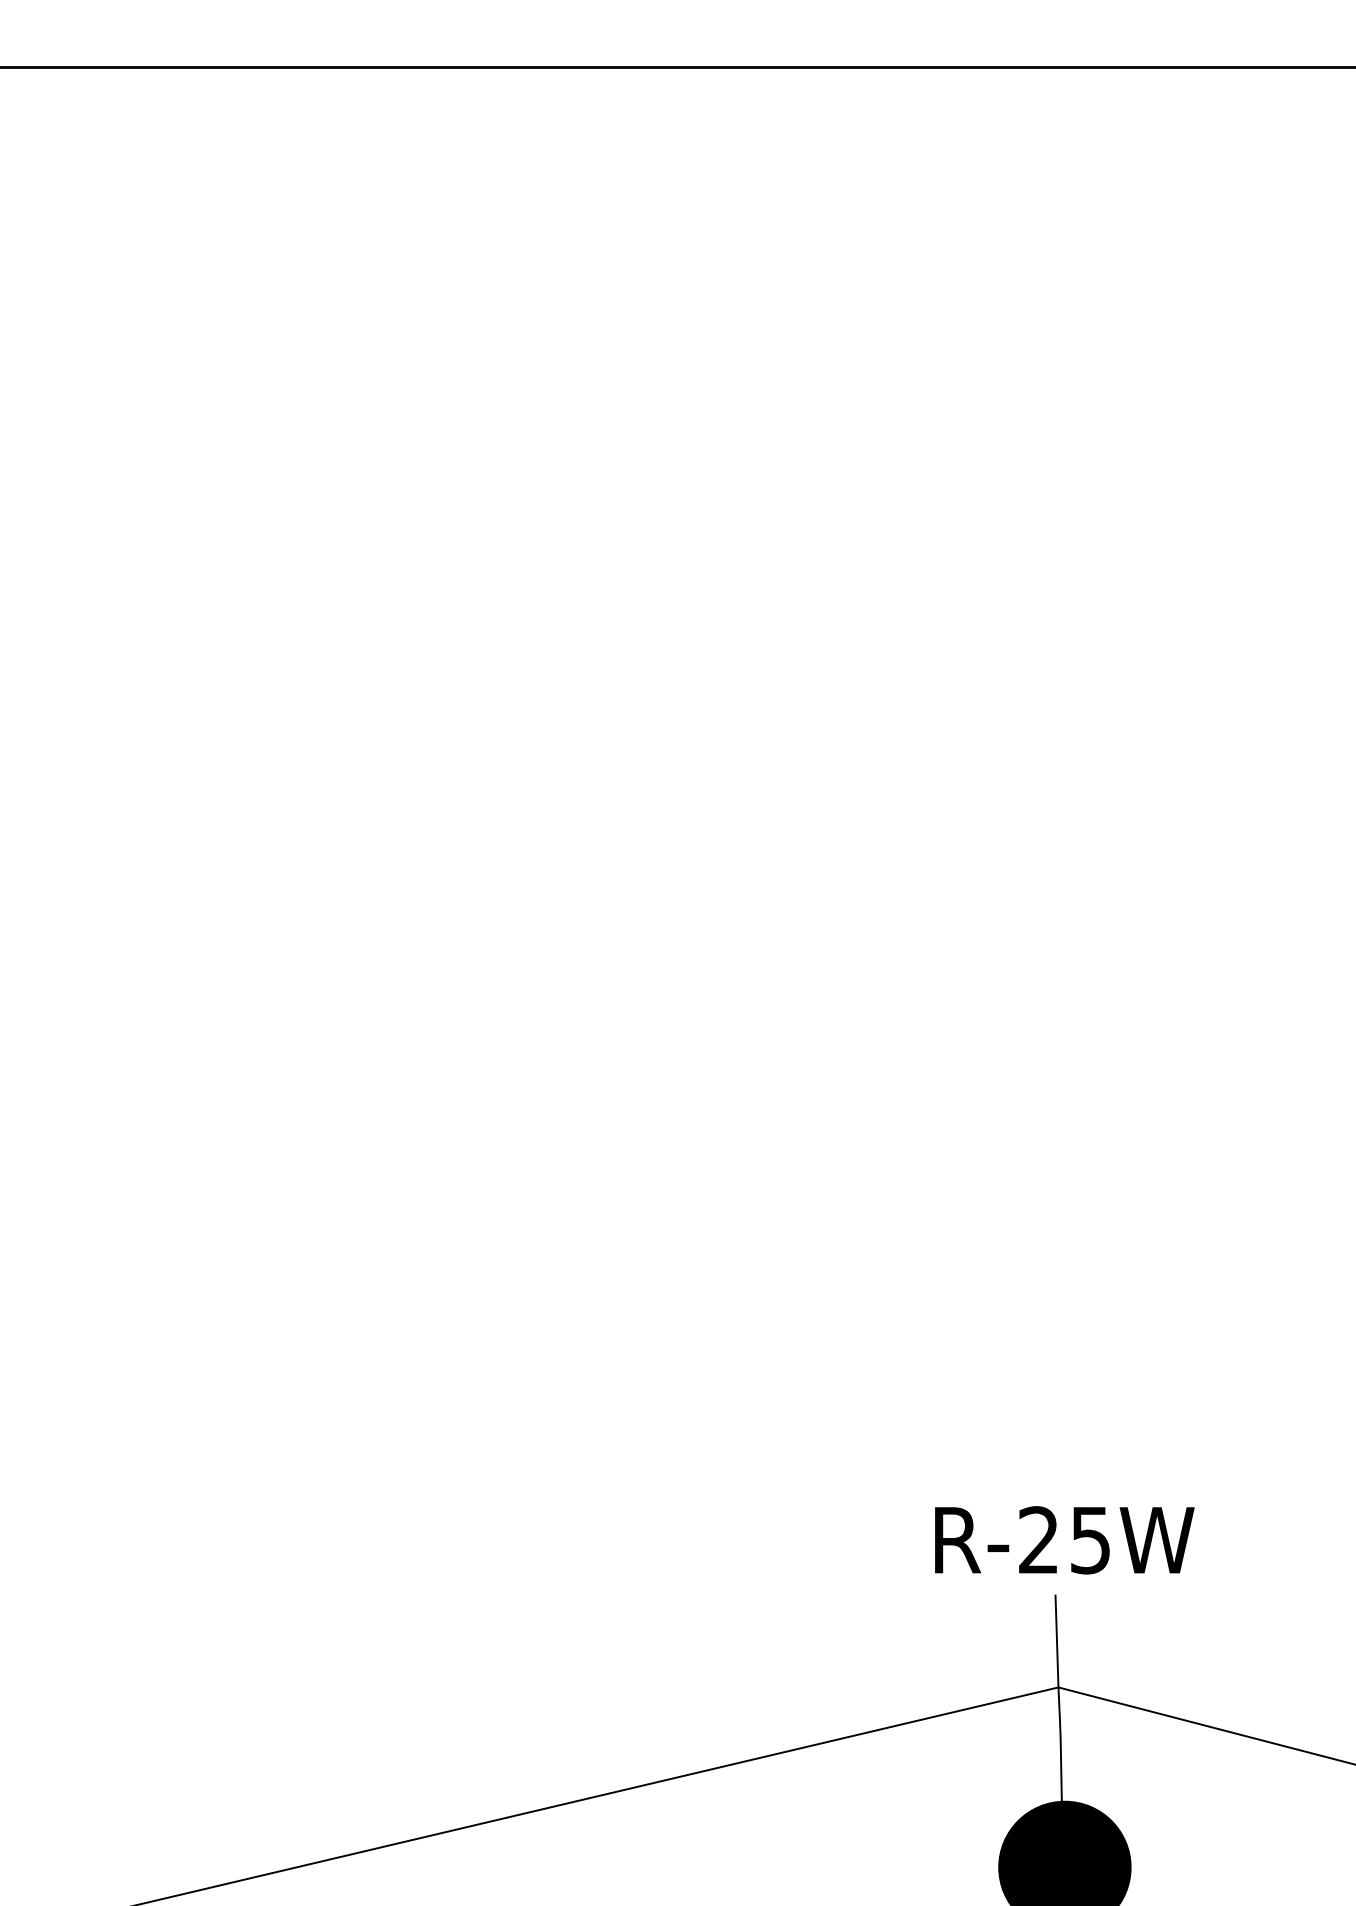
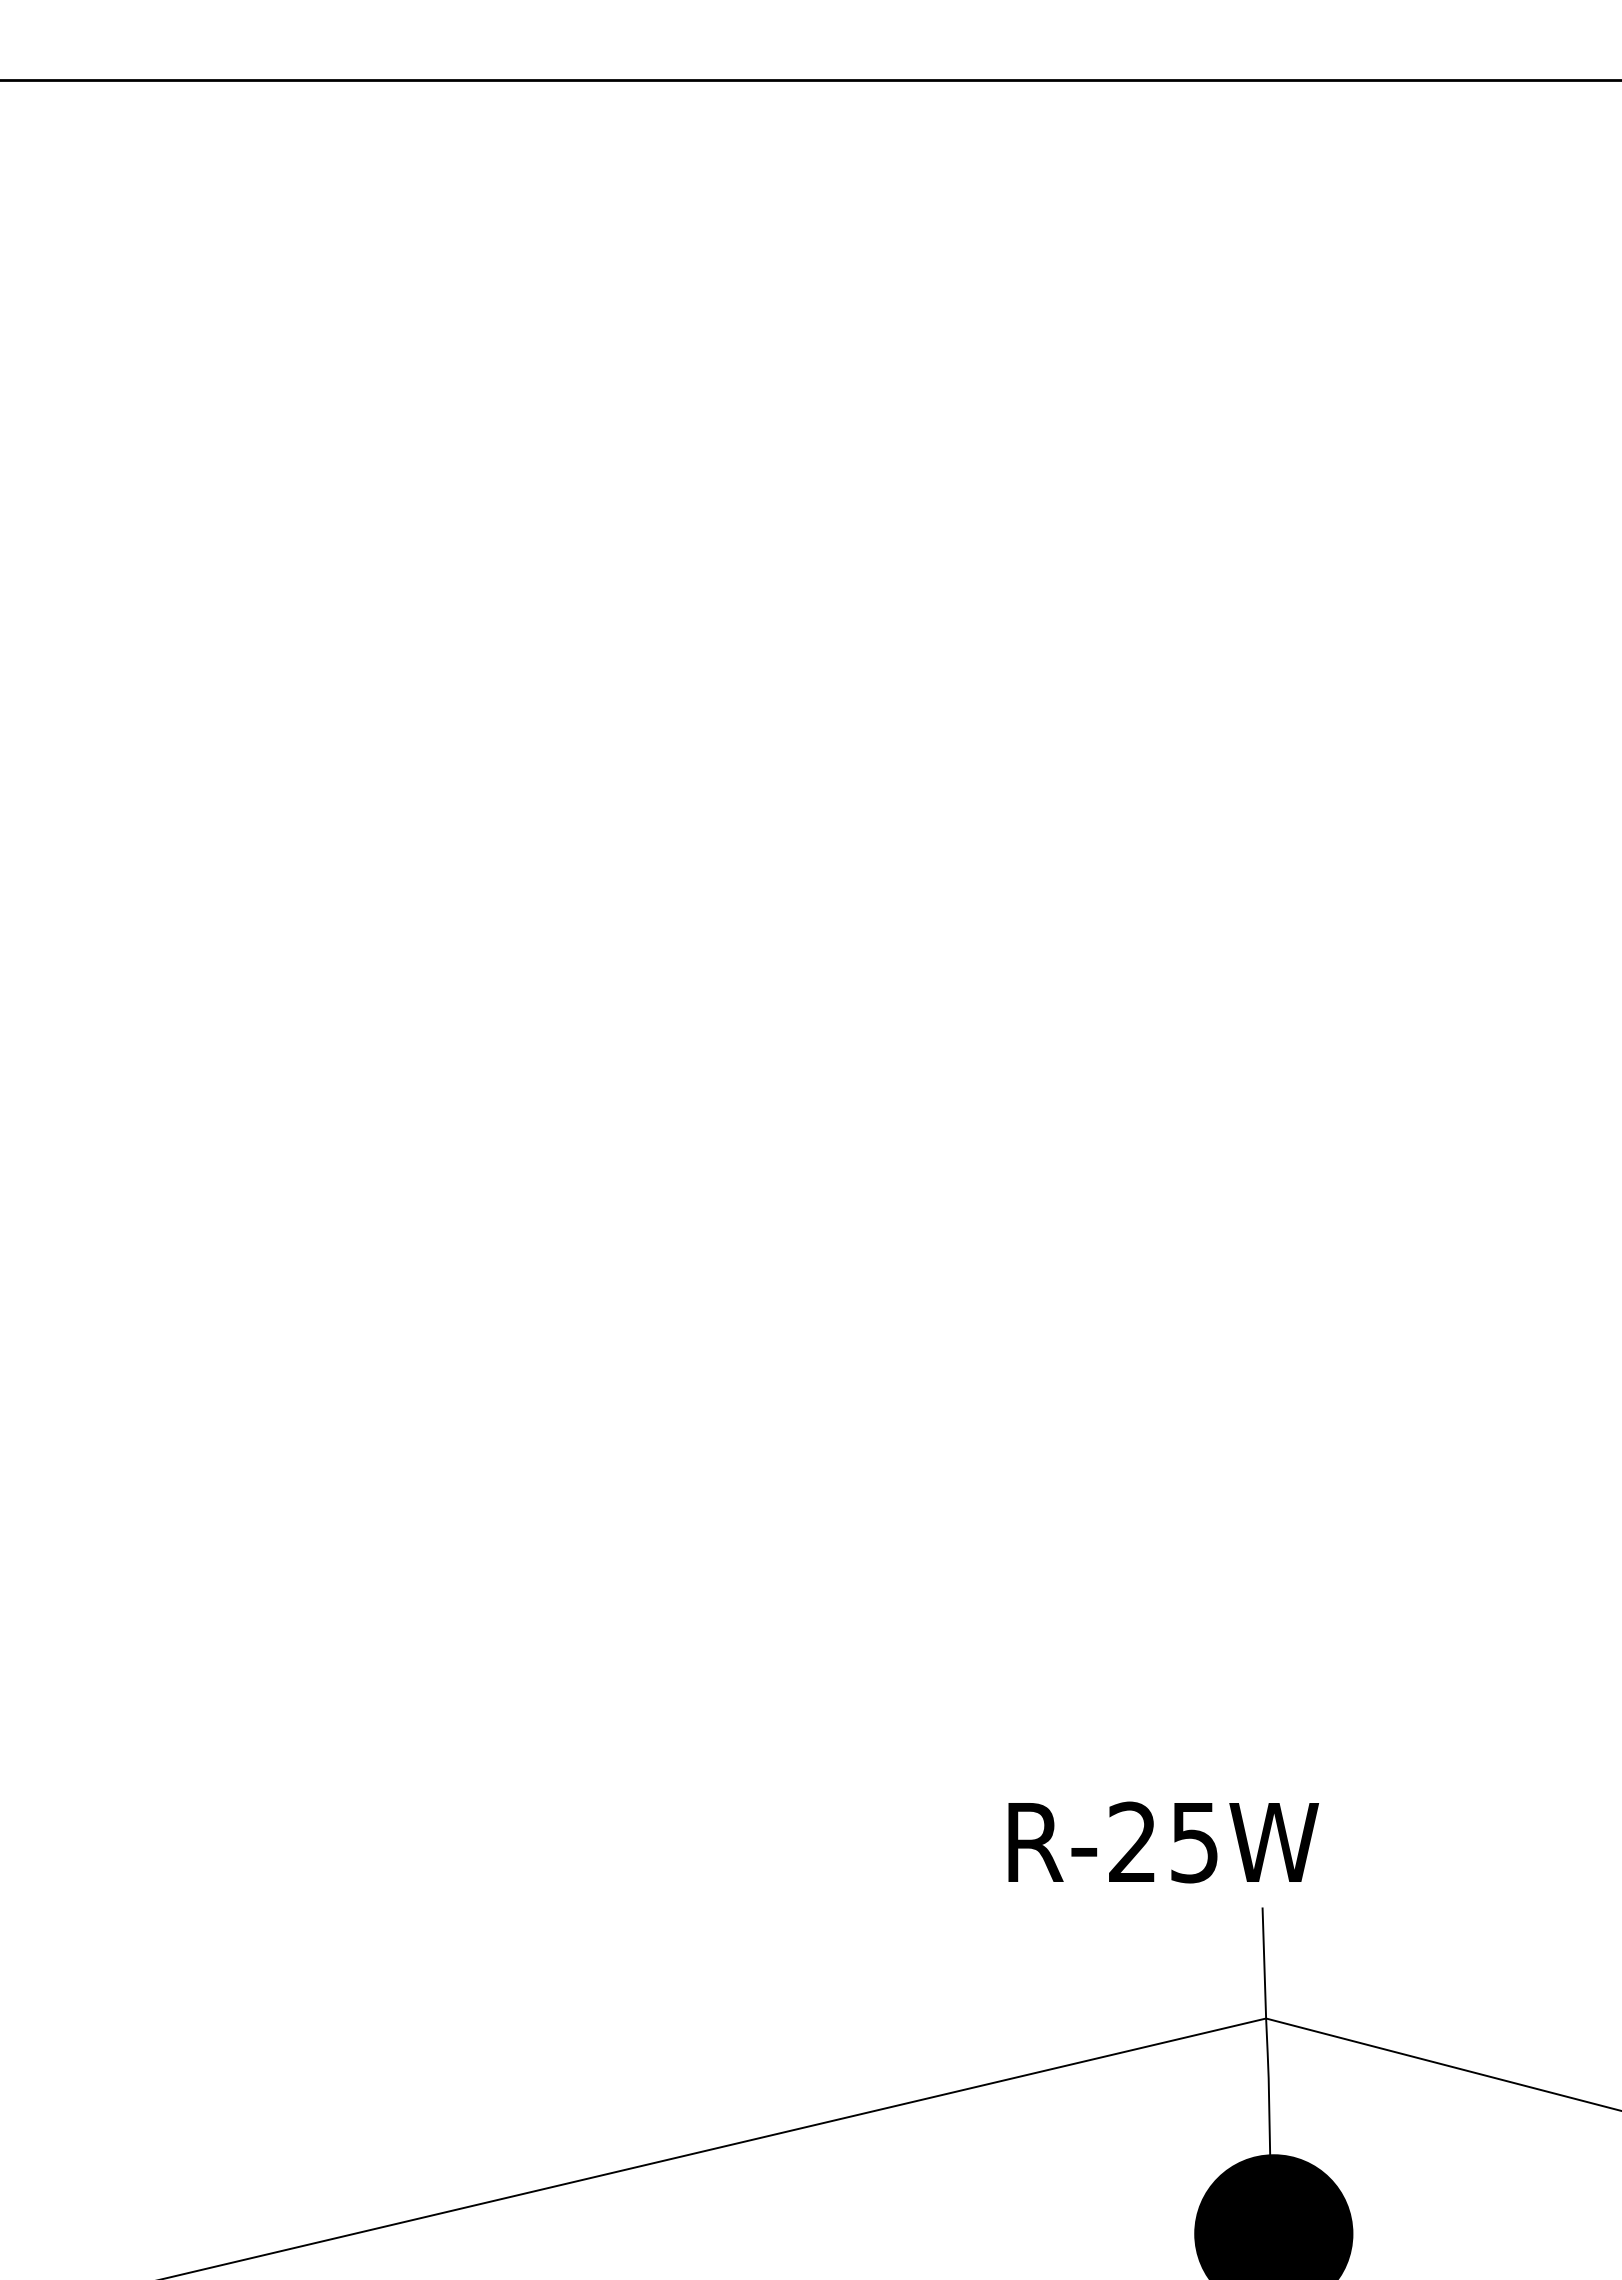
text: (1064, 1540) -> (1163, 1842), moved

